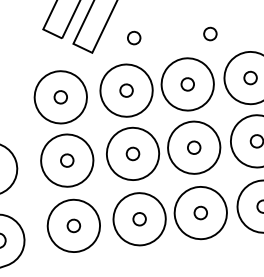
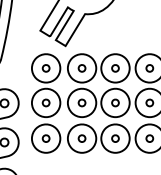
part: (210, 34) -> (130, 42), removed
part: (133, 38) -> (88, 40), removed

